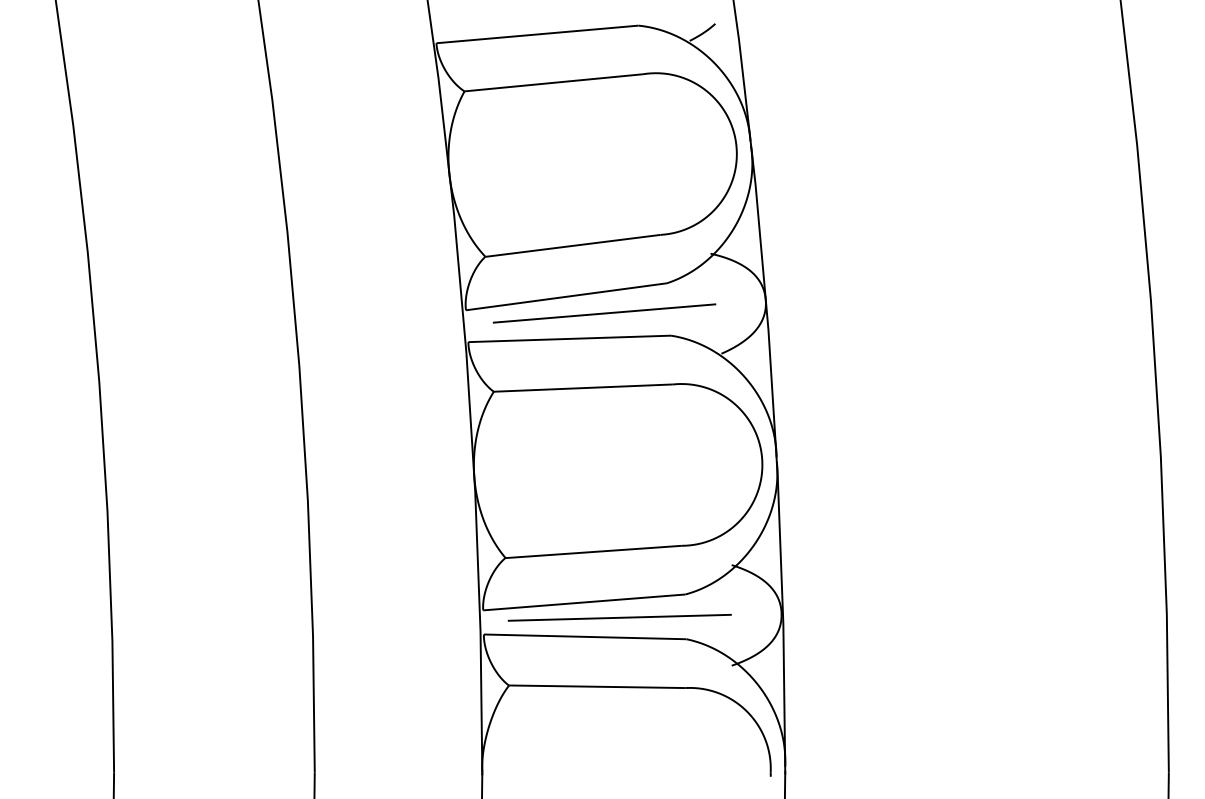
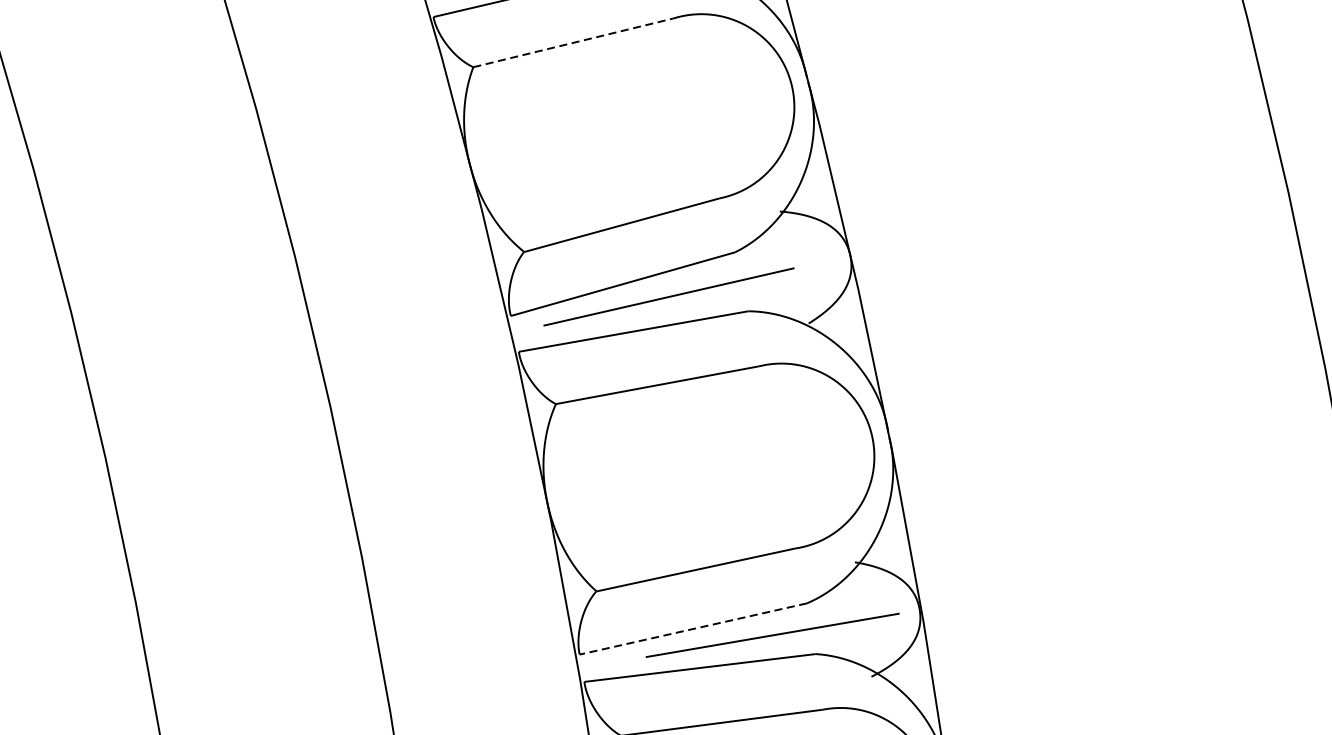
line: (553, 82) -> (573, 42), solid -> dashed
line: (583, 602) -> (692, 629), solid -> dashed
line: (619, 617) -> (772, 635), moved

